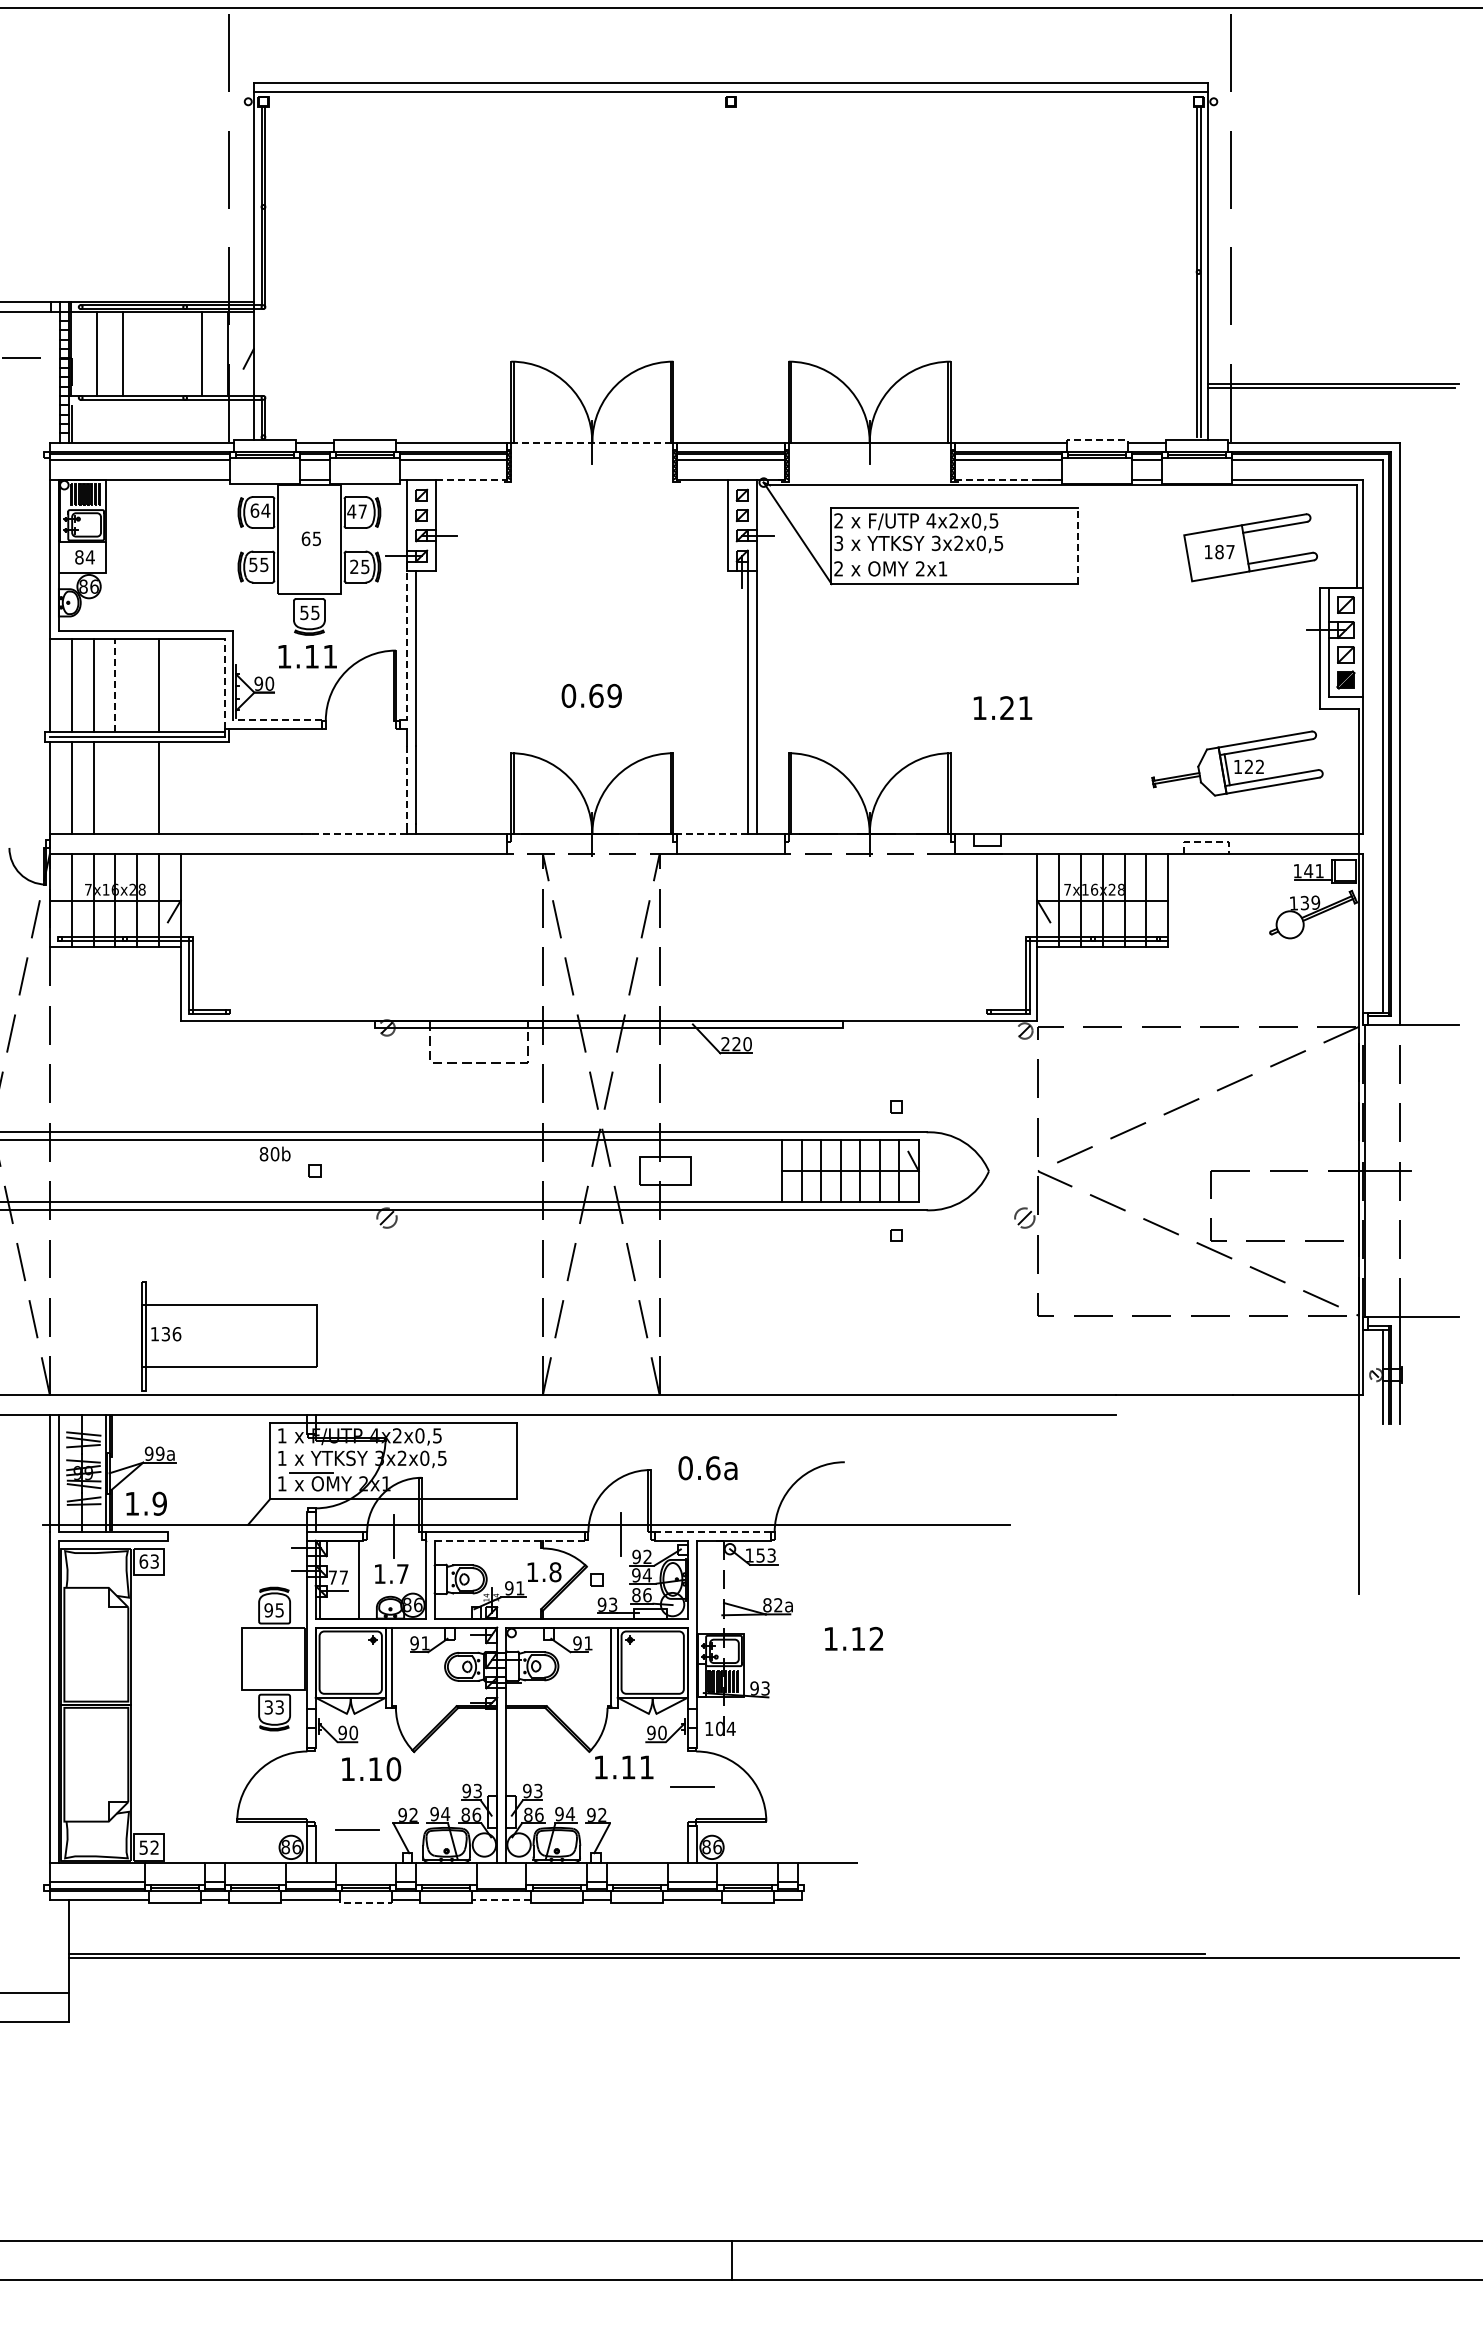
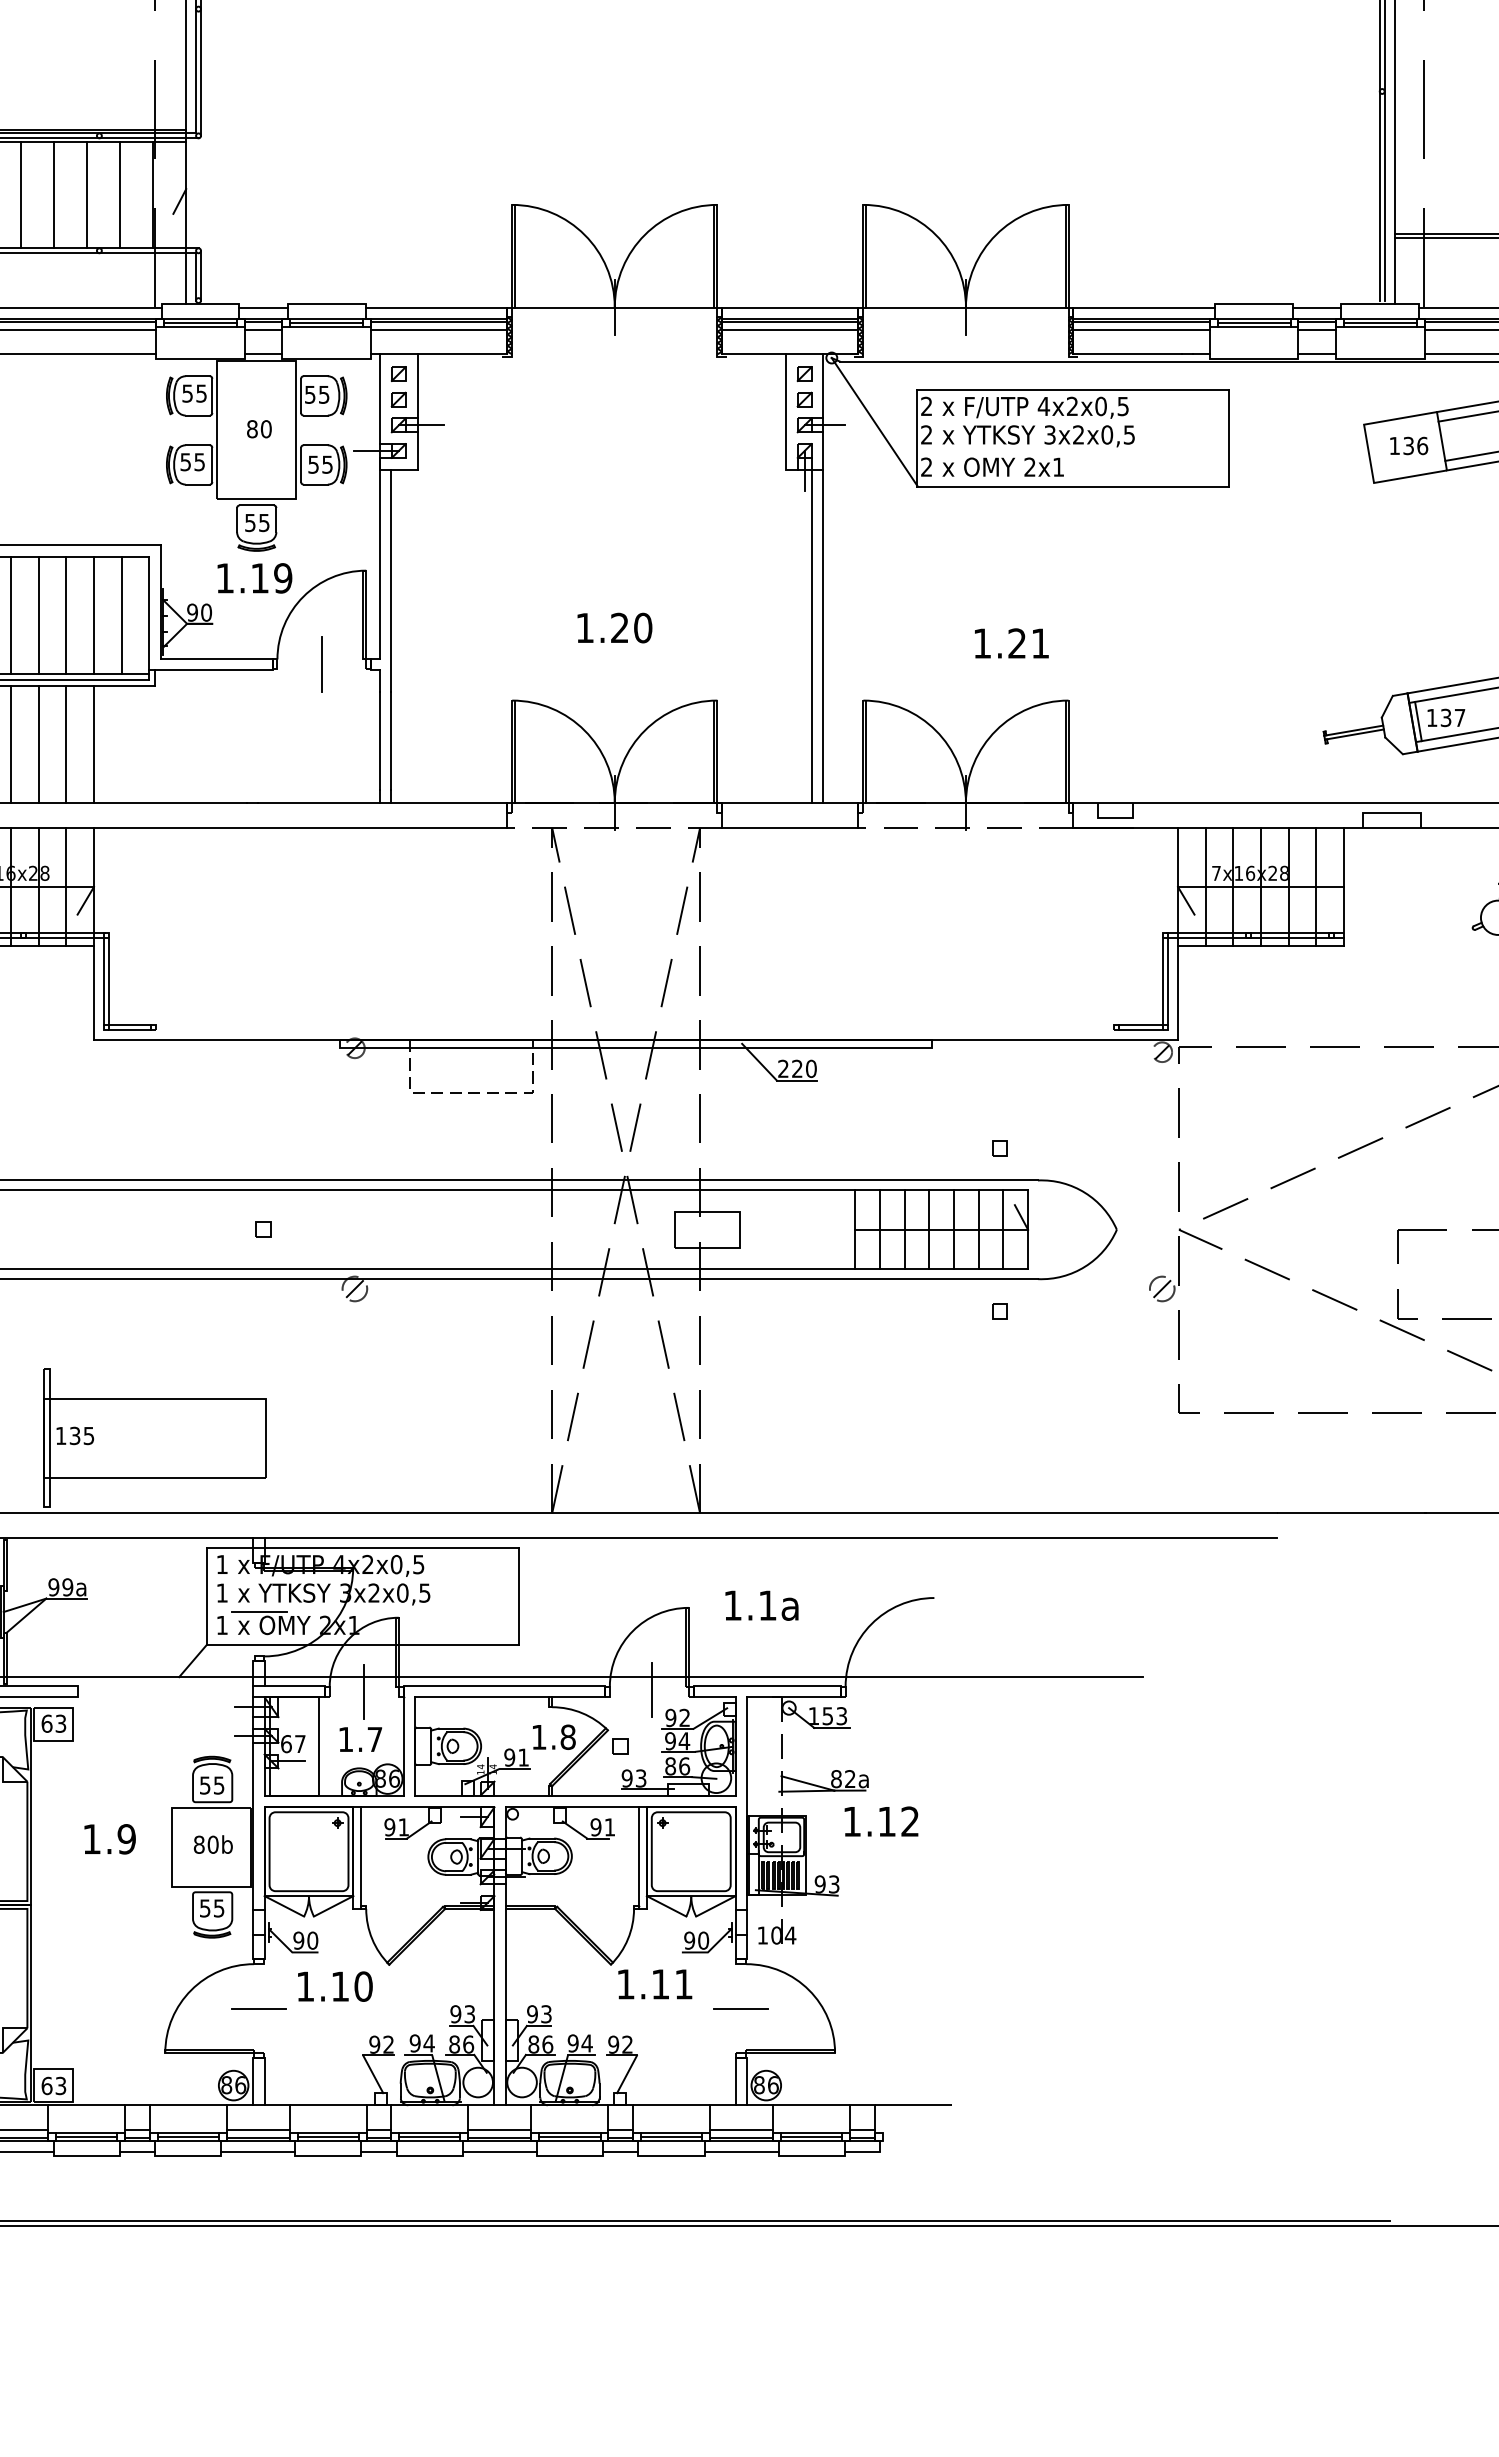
line: (149, 353) -> (54, 194), added
line: (175, 353) -> (87, 194), added
line: (1097, 439) -> (1254, 303), dashed -> solid
line: (592, 442) -> (615, 307), dashed -> solid
line: (472, 479) -> (463, 354), dashed -> solid
line: (997, 479) -> (1127, 354), dashed -> solid
text: (260, 510) -> (194, 393), 64 -> 55
text: (356, 511) -> (316, 394), 47 -> 55
text: (311, 538) -> (259, 428), 65 -> 80
text: (838, 543) -> (926, 435), 3 -> 2
line: (1077, 545) -> (1228, 437), dashed -> solid
text: (1224, 551) -> (1415, 445), 187 -> 136
text: (354, 566) -> (313, 464), 25 -> 55
line: (406, 641) -> (379, 559), dashed -> solid
text: (330, 656) -> (283, 578), 1.11 -> 1.19
line: (224, 684) -> (149, 613), dashed -> solid
line: (115, 685) -> (11, 614), dashed -> solid
line: (137, 685) -> (39, 614), added
line: (180, 685) -> (93, 614), added
line: (202, 685) -> (121, 614), added
text: (591, 695) -> (613, 627), 0.69 -> 1.20
text: (1002, 707) -> (1011, 642), moved
line: (277, 720) -> (216, 659), dashed -> solid
line: (360, 724) -> (321, 664), added
text: (1254, 766) -> (1452, 717), 122 -> 137
line: (406, 785) -> (379, 741), dashed -> solid
line: (115, 787) -> (11, 743), added
line: (137, 787) -> (39, 743), added
line: (180, 787) -> (93, 743), added
line: (358, 834) -> (318, 803), dashed -> solid
line: (712, 834) -> (766, 803), dashed -> solid
line: (1206, 842) -> (1392, 813), dashed -> solid
text: (274, 1153) -> (212, 1843), moved
text: (176, 1334) -> (88, 1436), 136 -> 135
text: (699, 1468) -> (750, 1605), 0.6a -> 1.1a
text: (146, 1503) -> (109, 1838), moved
line: (712, 1531) -> (766, 1685), dashed -> solid
line: (509, 1540) -> (509, 1697), dashed -> solid
text: (332, 1577) -> (285, 1743), 77 -> 67
text: (268, 1610) -> (204, 1785), 95 -> 55
text: (854, 1638) -> (882, 1821), moved
text: (274, 1706) -> (212, 1907), 33 -> 55
line: (357, 1829) -> (259, 2008), moved
text: (148, 1847) -> (53, 2085), 52 -> 63
line: (501, 1882) -> (499, 2130), added
line: (501, 1899) -> (499, 2151), dashed -> solid
line: (365, 1903) -> (327, 2156), dashed -> solid

